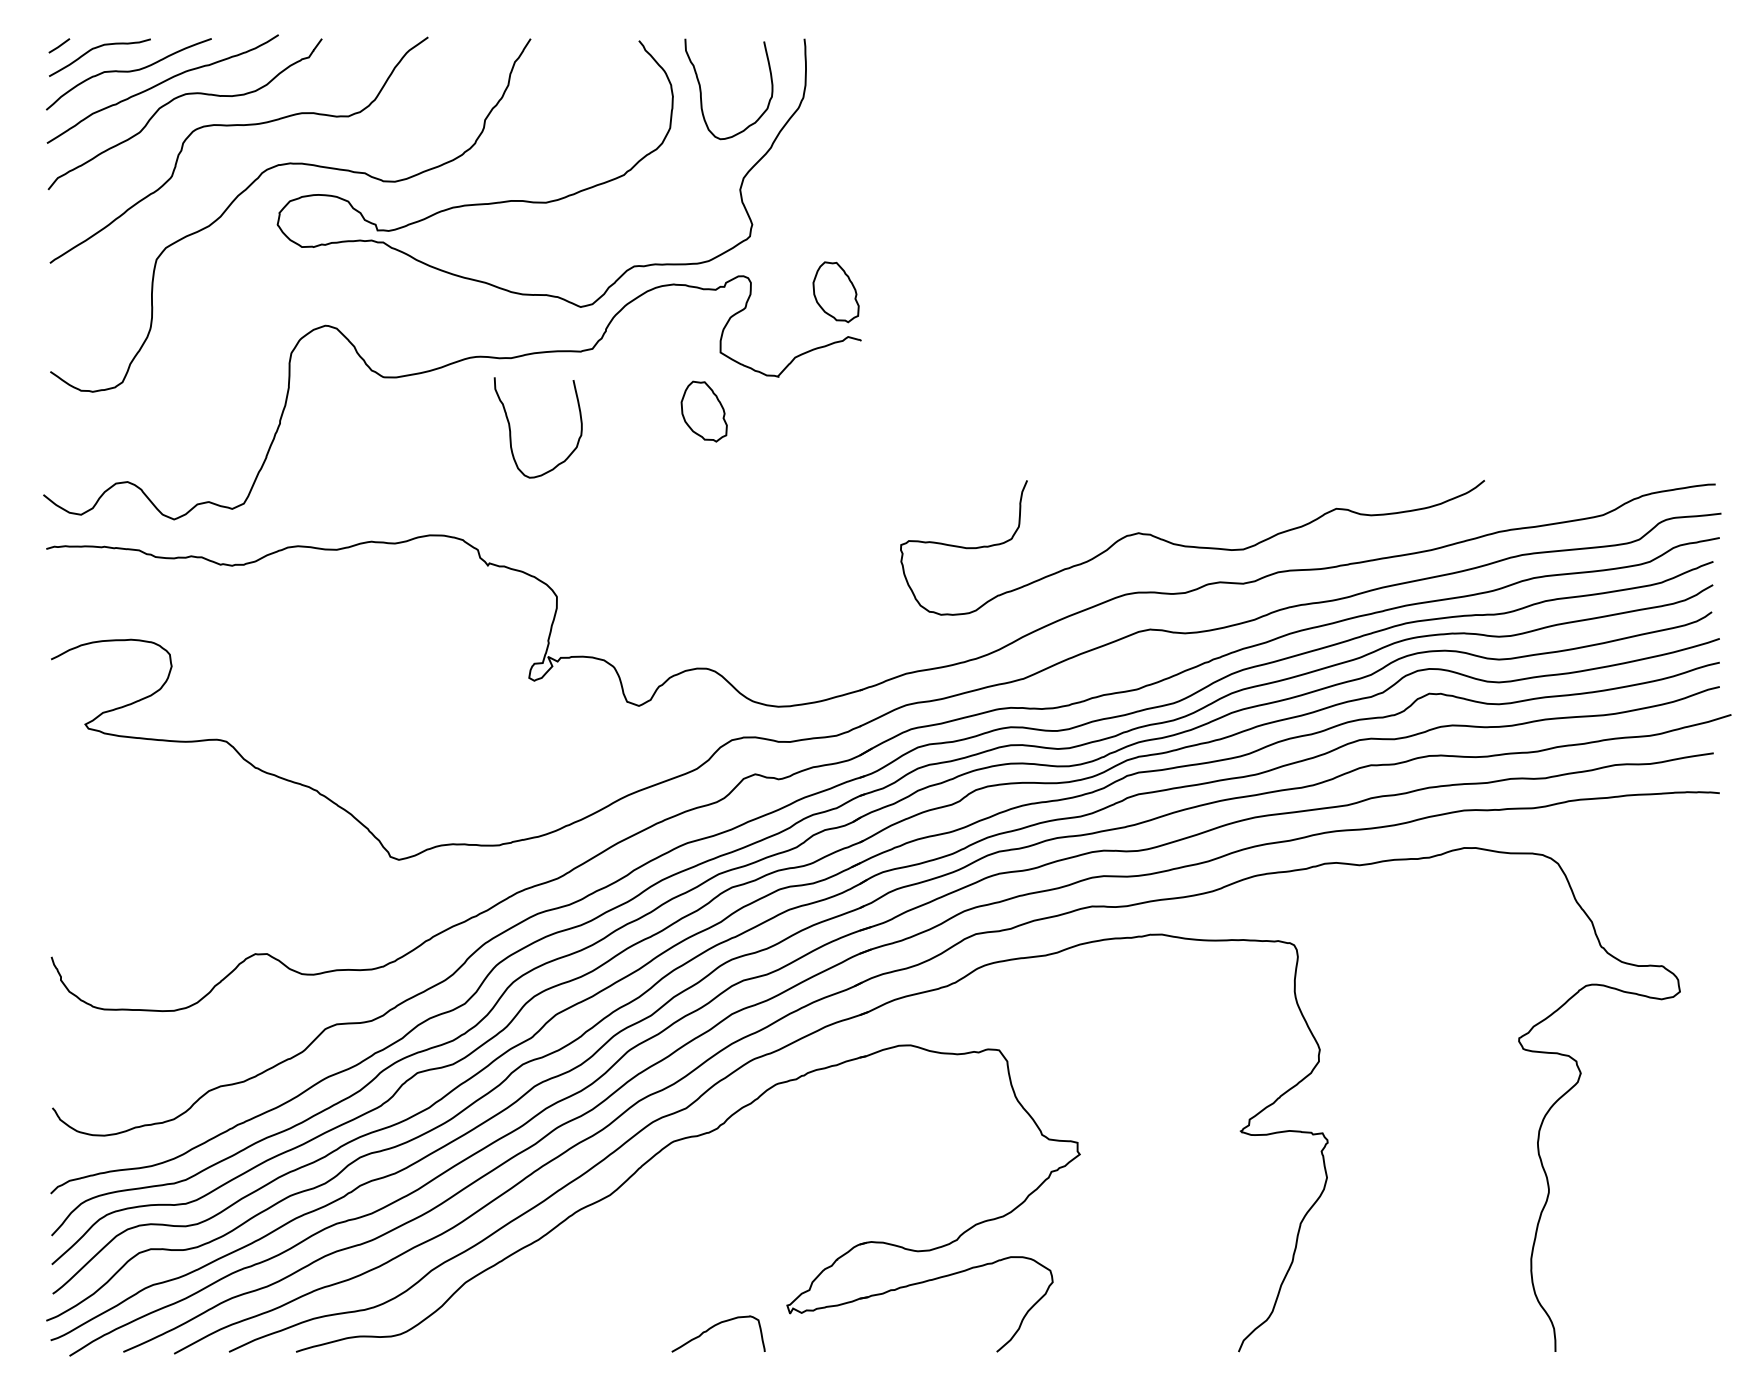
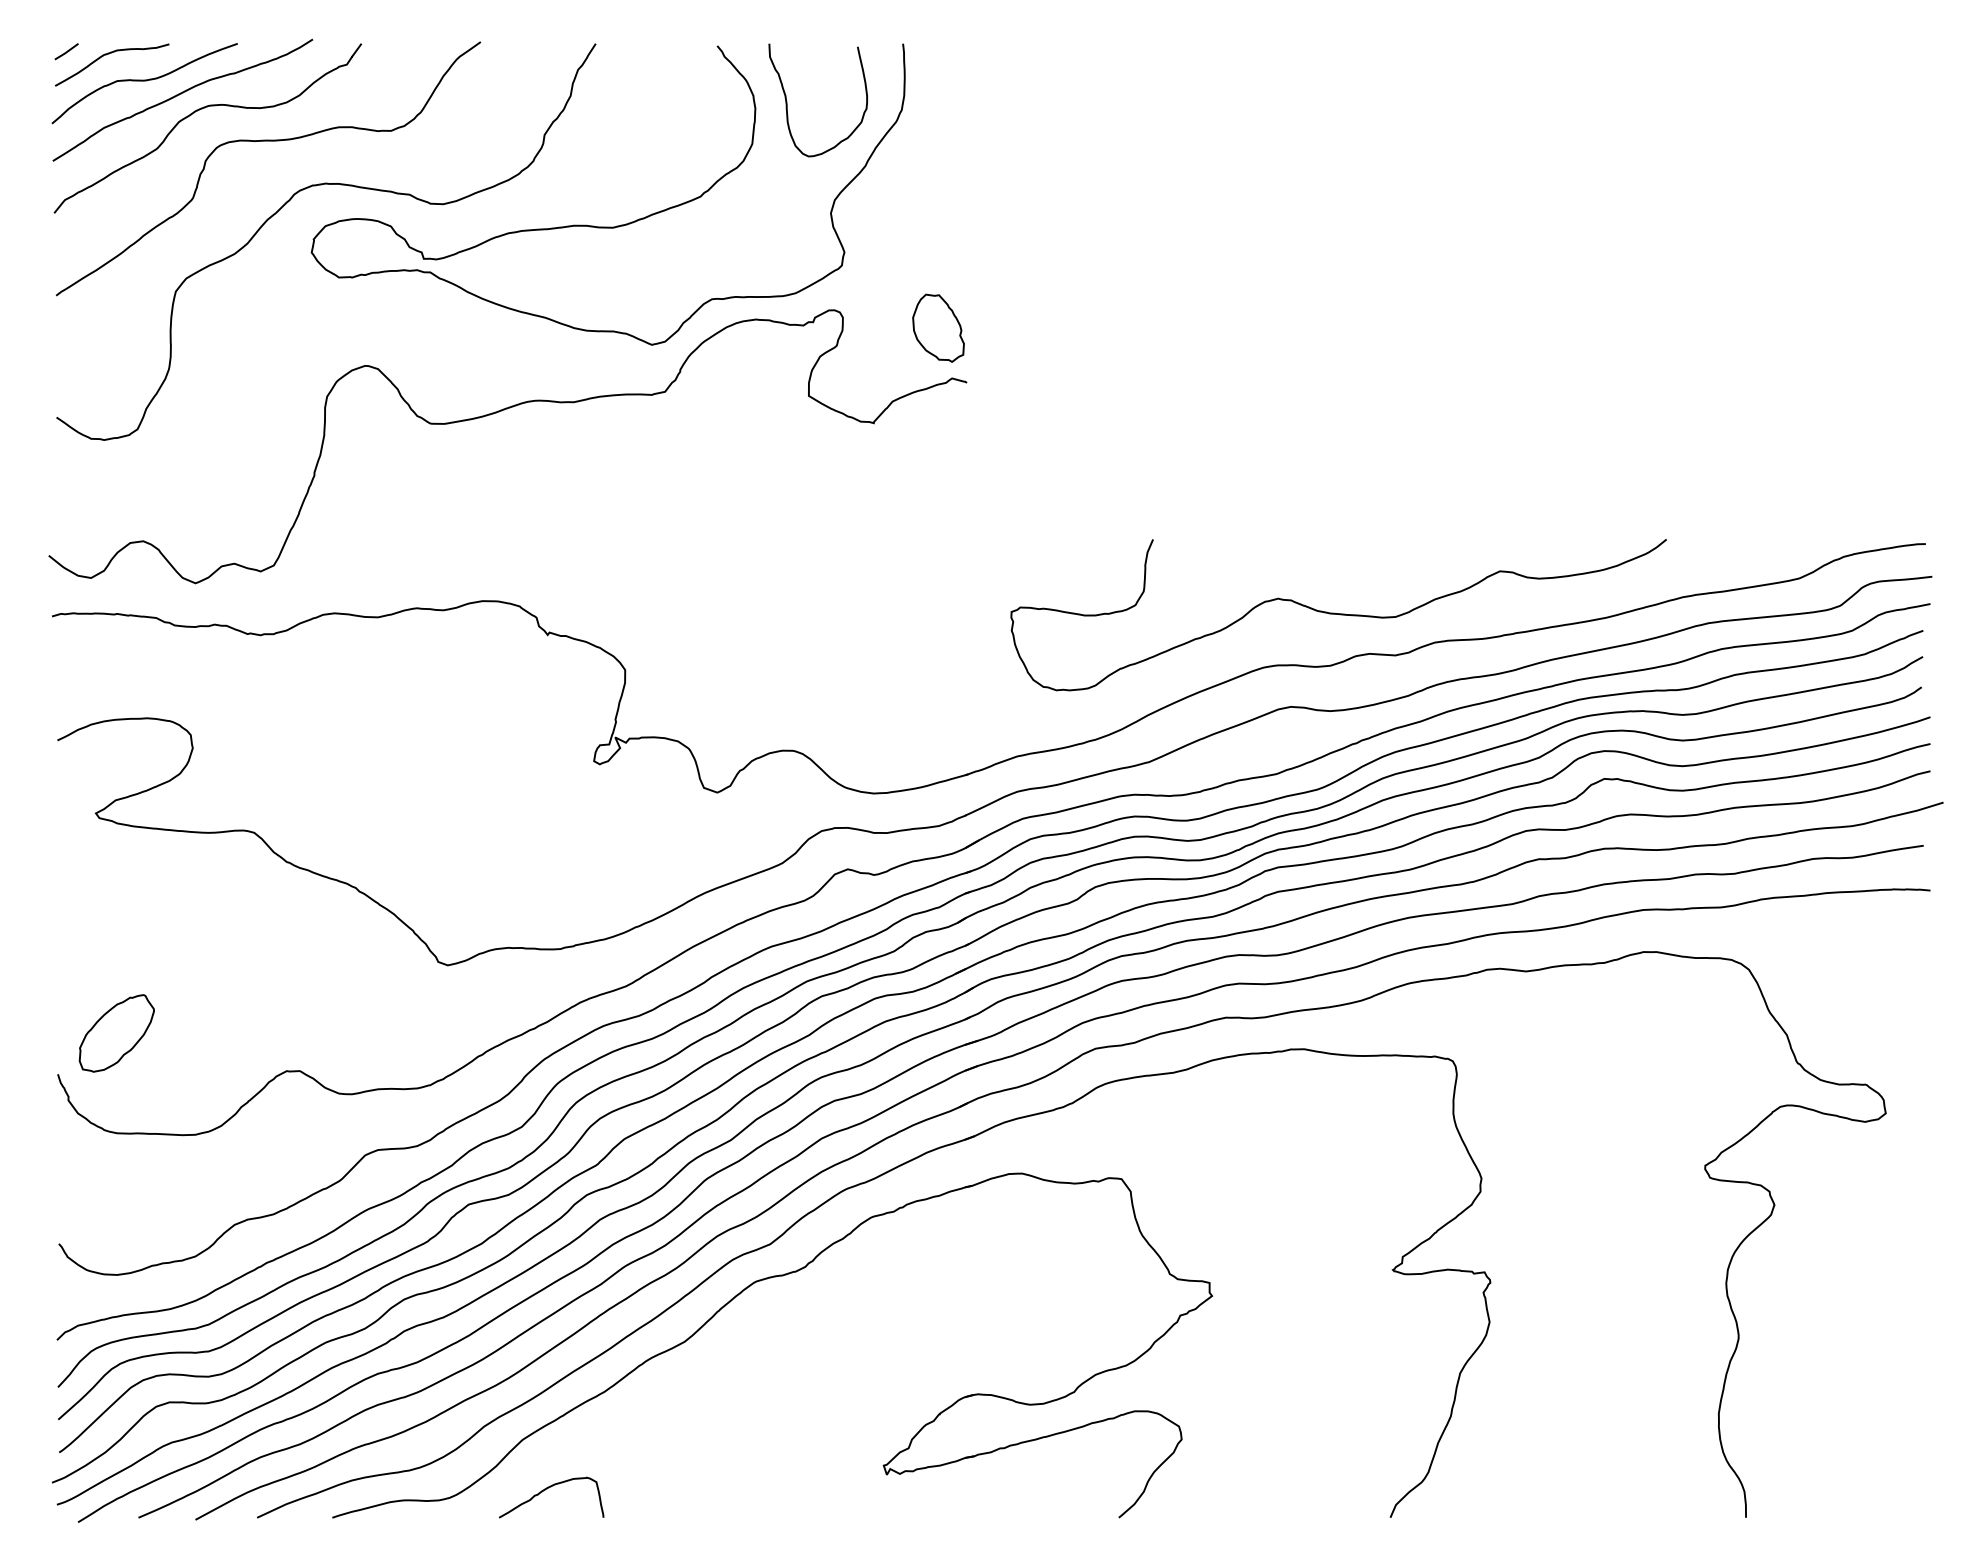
part: (704, 410) -> (790, 461), removed
curve: (510, 428) -> (573, 481), removed
part: (103, 920) -> (116, 1033), added
curve: (714, 1326) -> (547, 1489), moved

